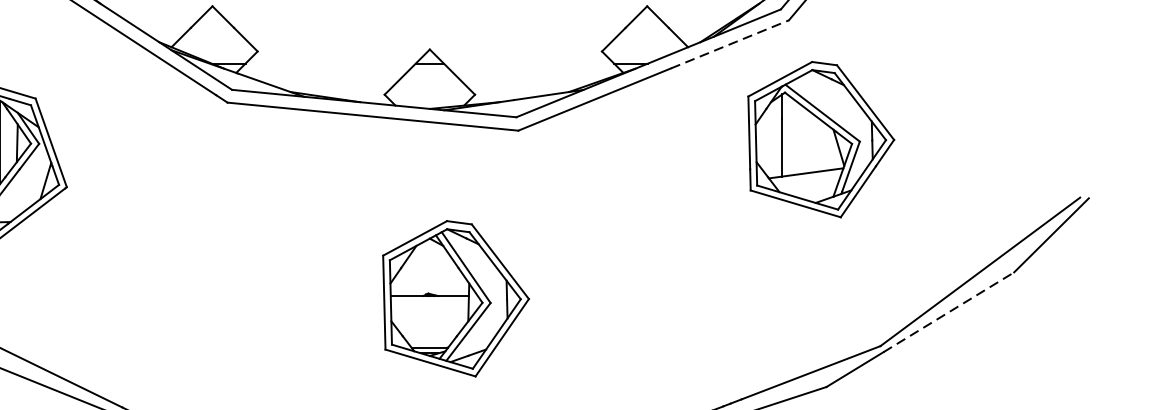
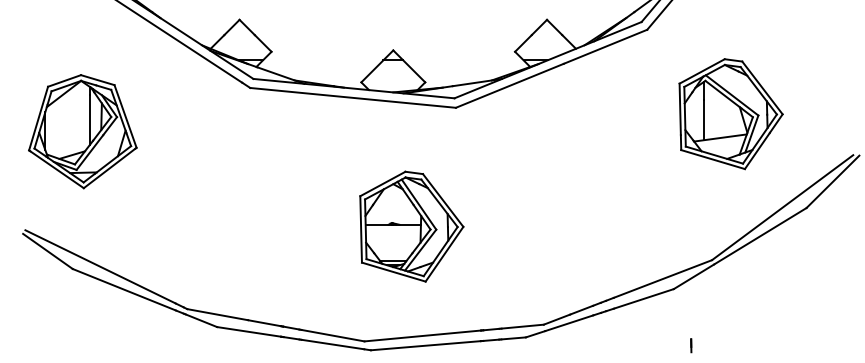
line: (729, 43) -> (605, 46), dashed -> solid
part: (820, 140) -> (730, 114), moved
line: (949, 311) -> (760, 235), dashed -> solid

